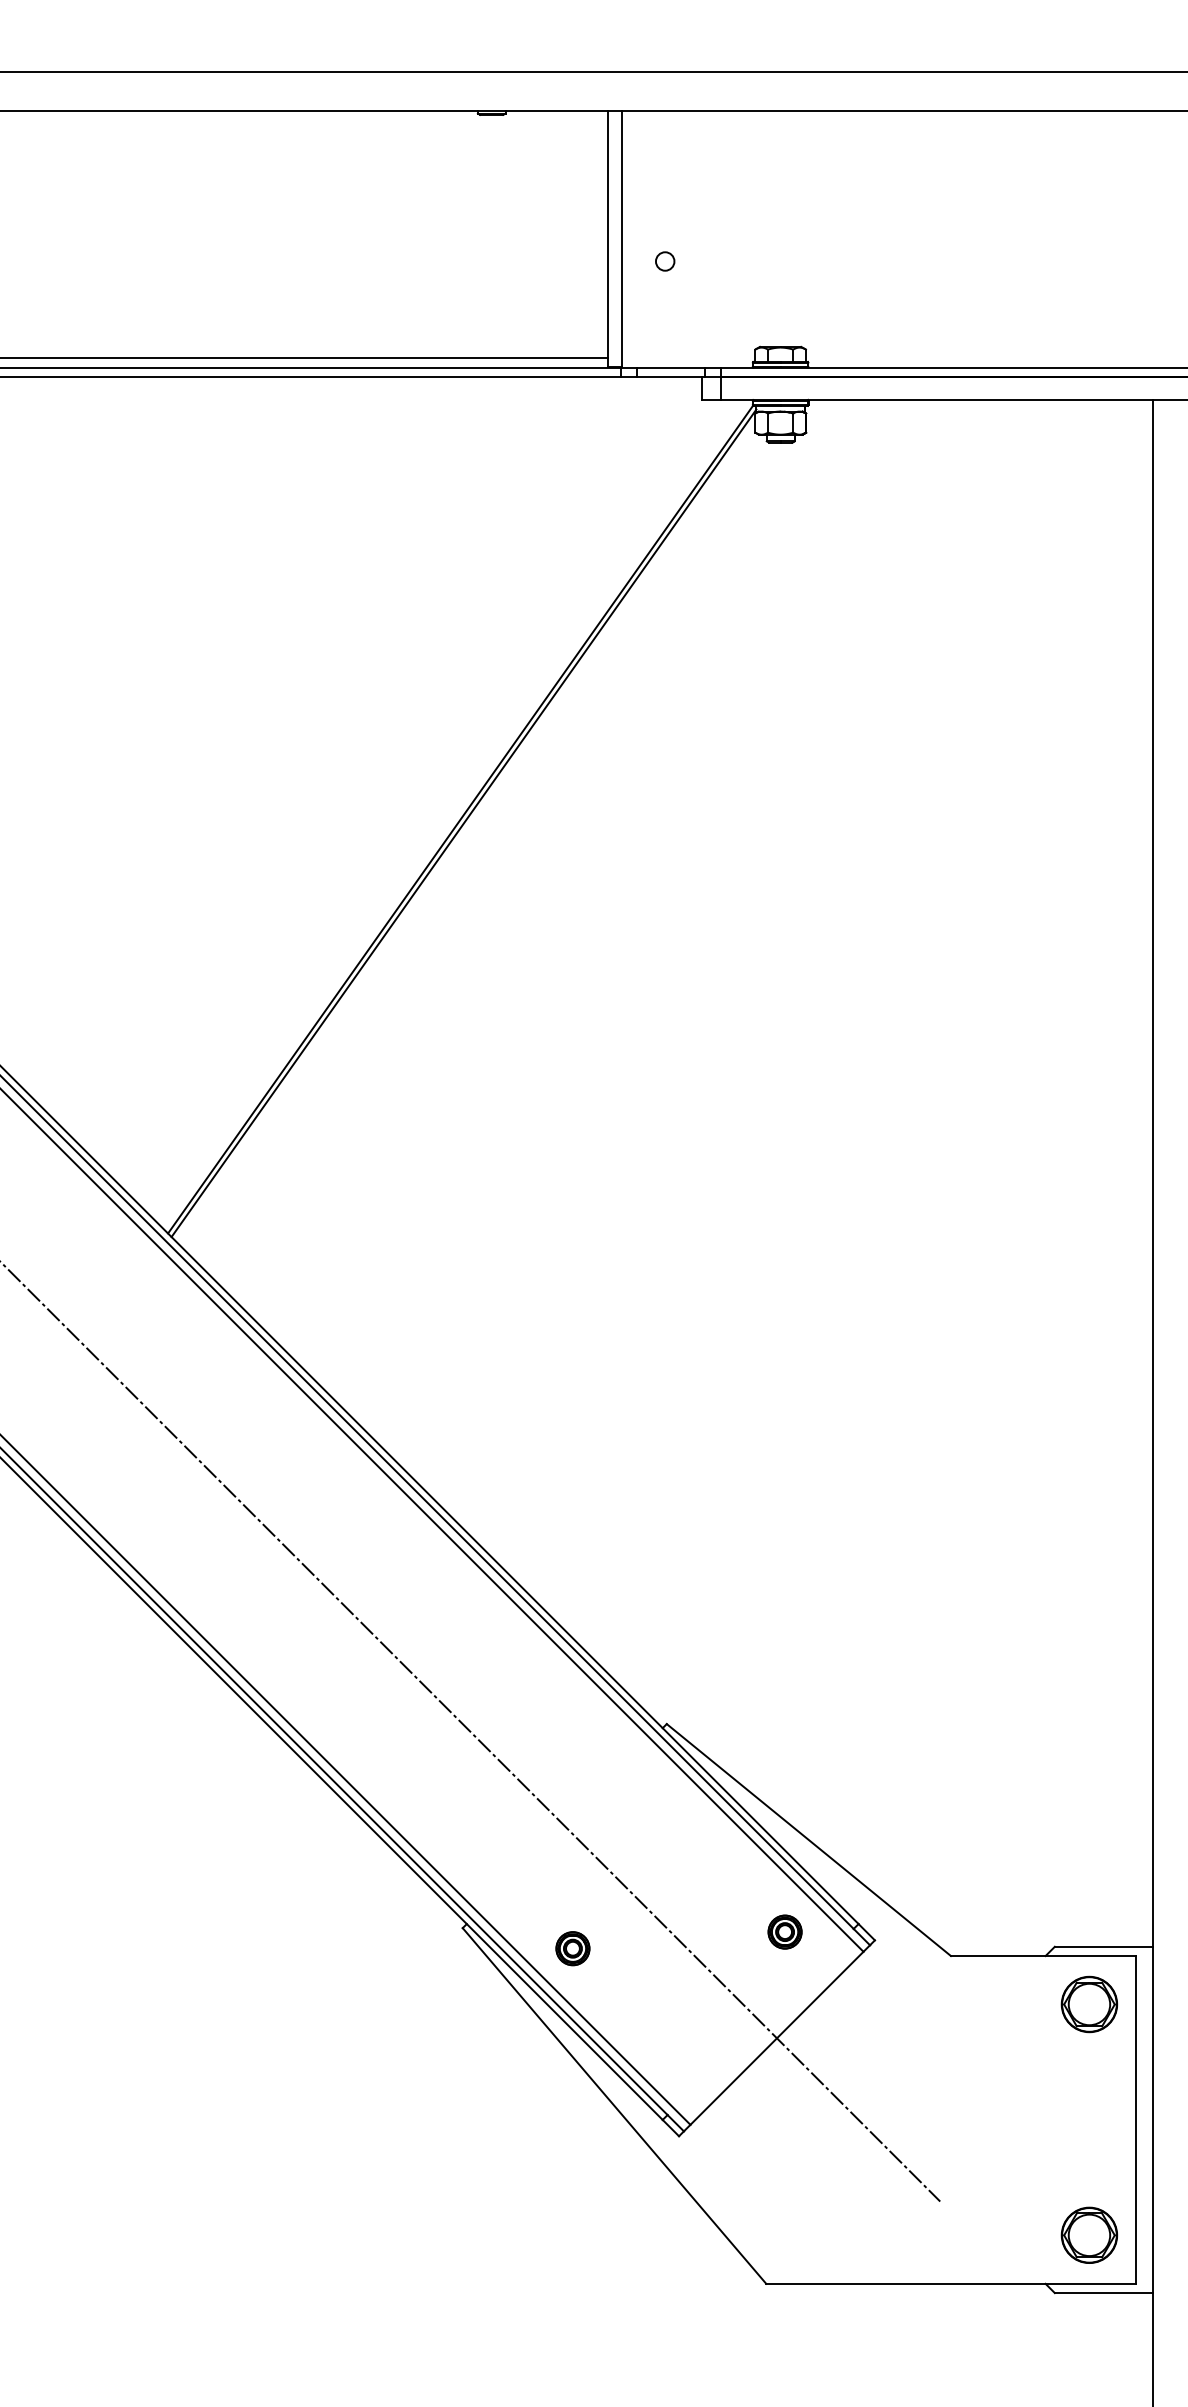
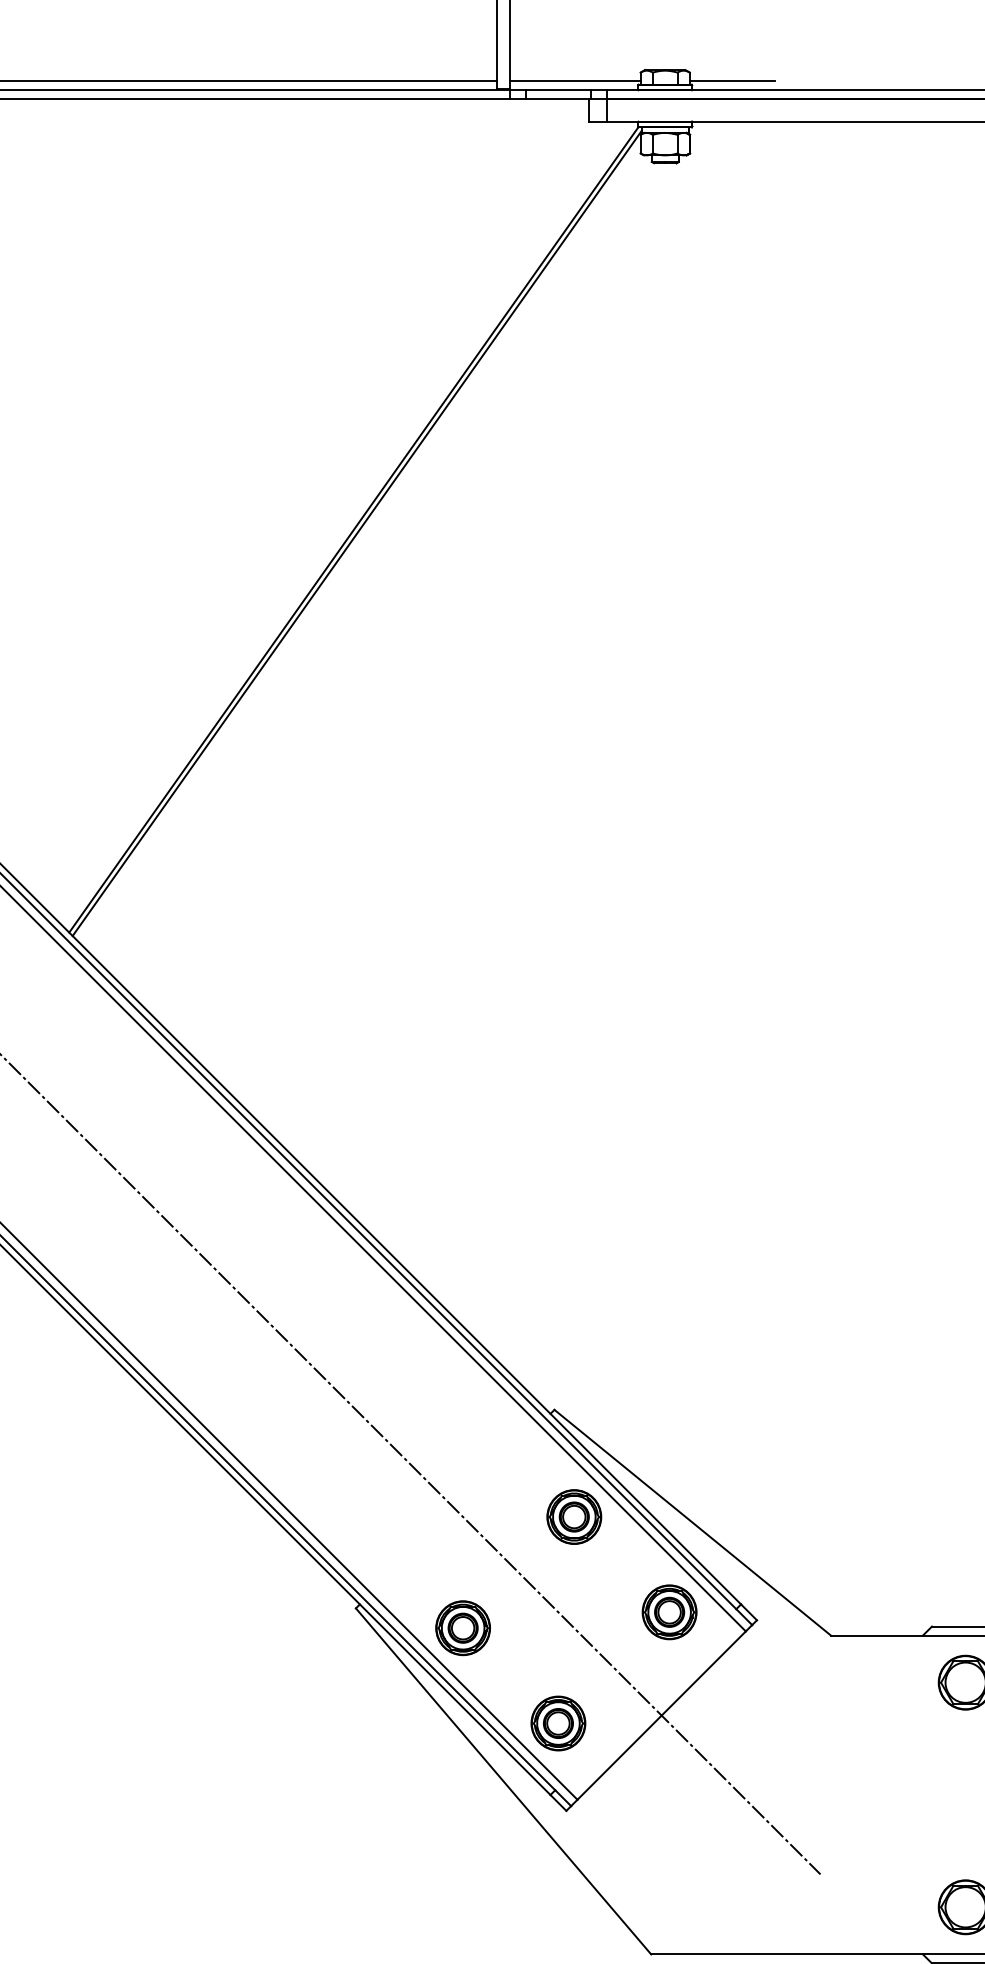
line: (688, 358) -> (575, 81), added
line: (849, 358) -> (732, 81), added
part: (686, 1833) -> (573, 1516), added
part: (784, 1931) -> (668, 1611), size x1.67
part: (572, 1948) -> (462, 1628), size x1.67
part: (670, 2046) -> (558, 1723), added

